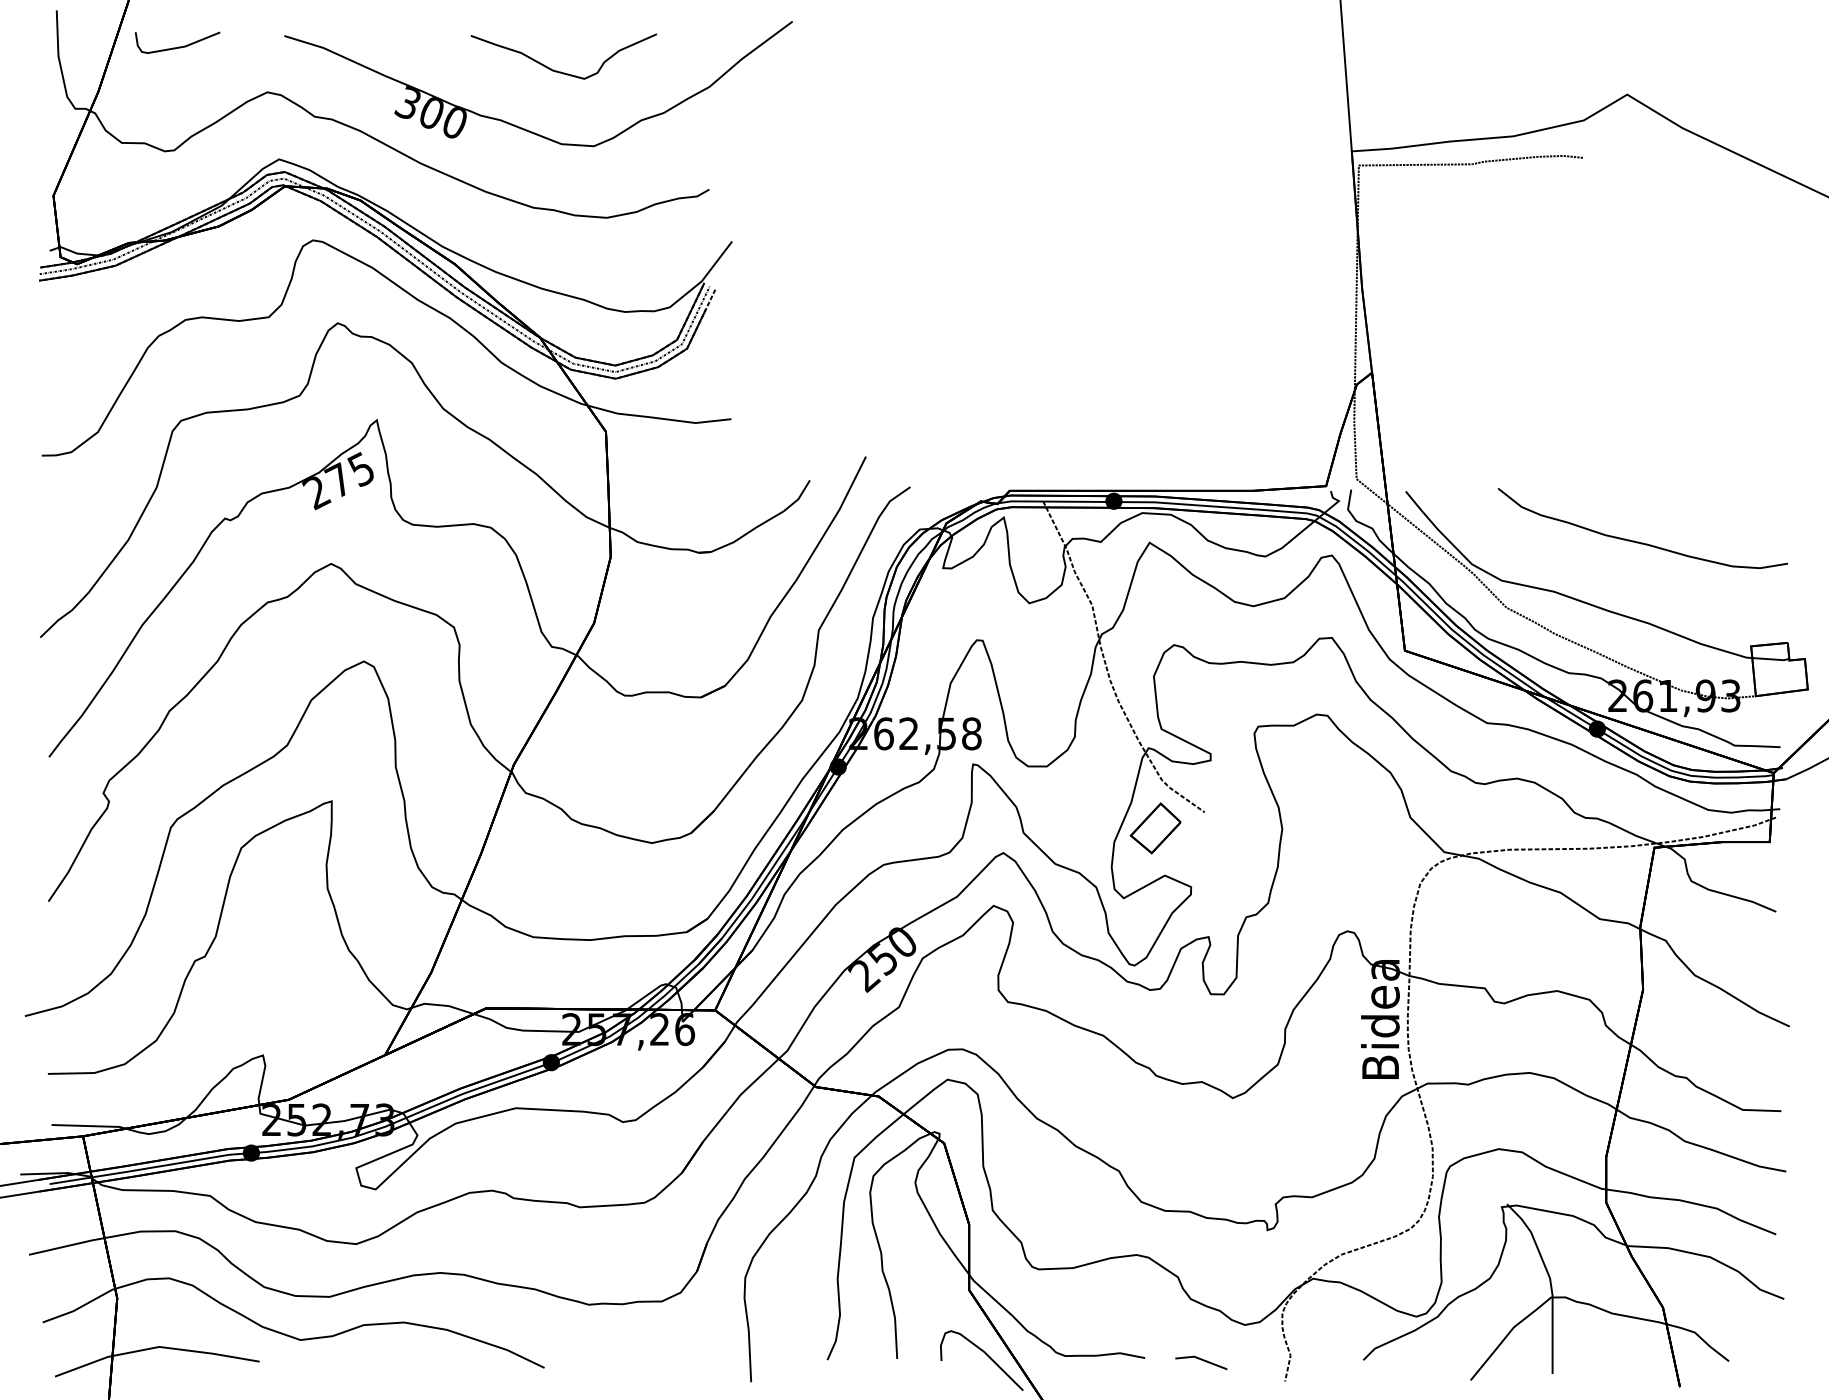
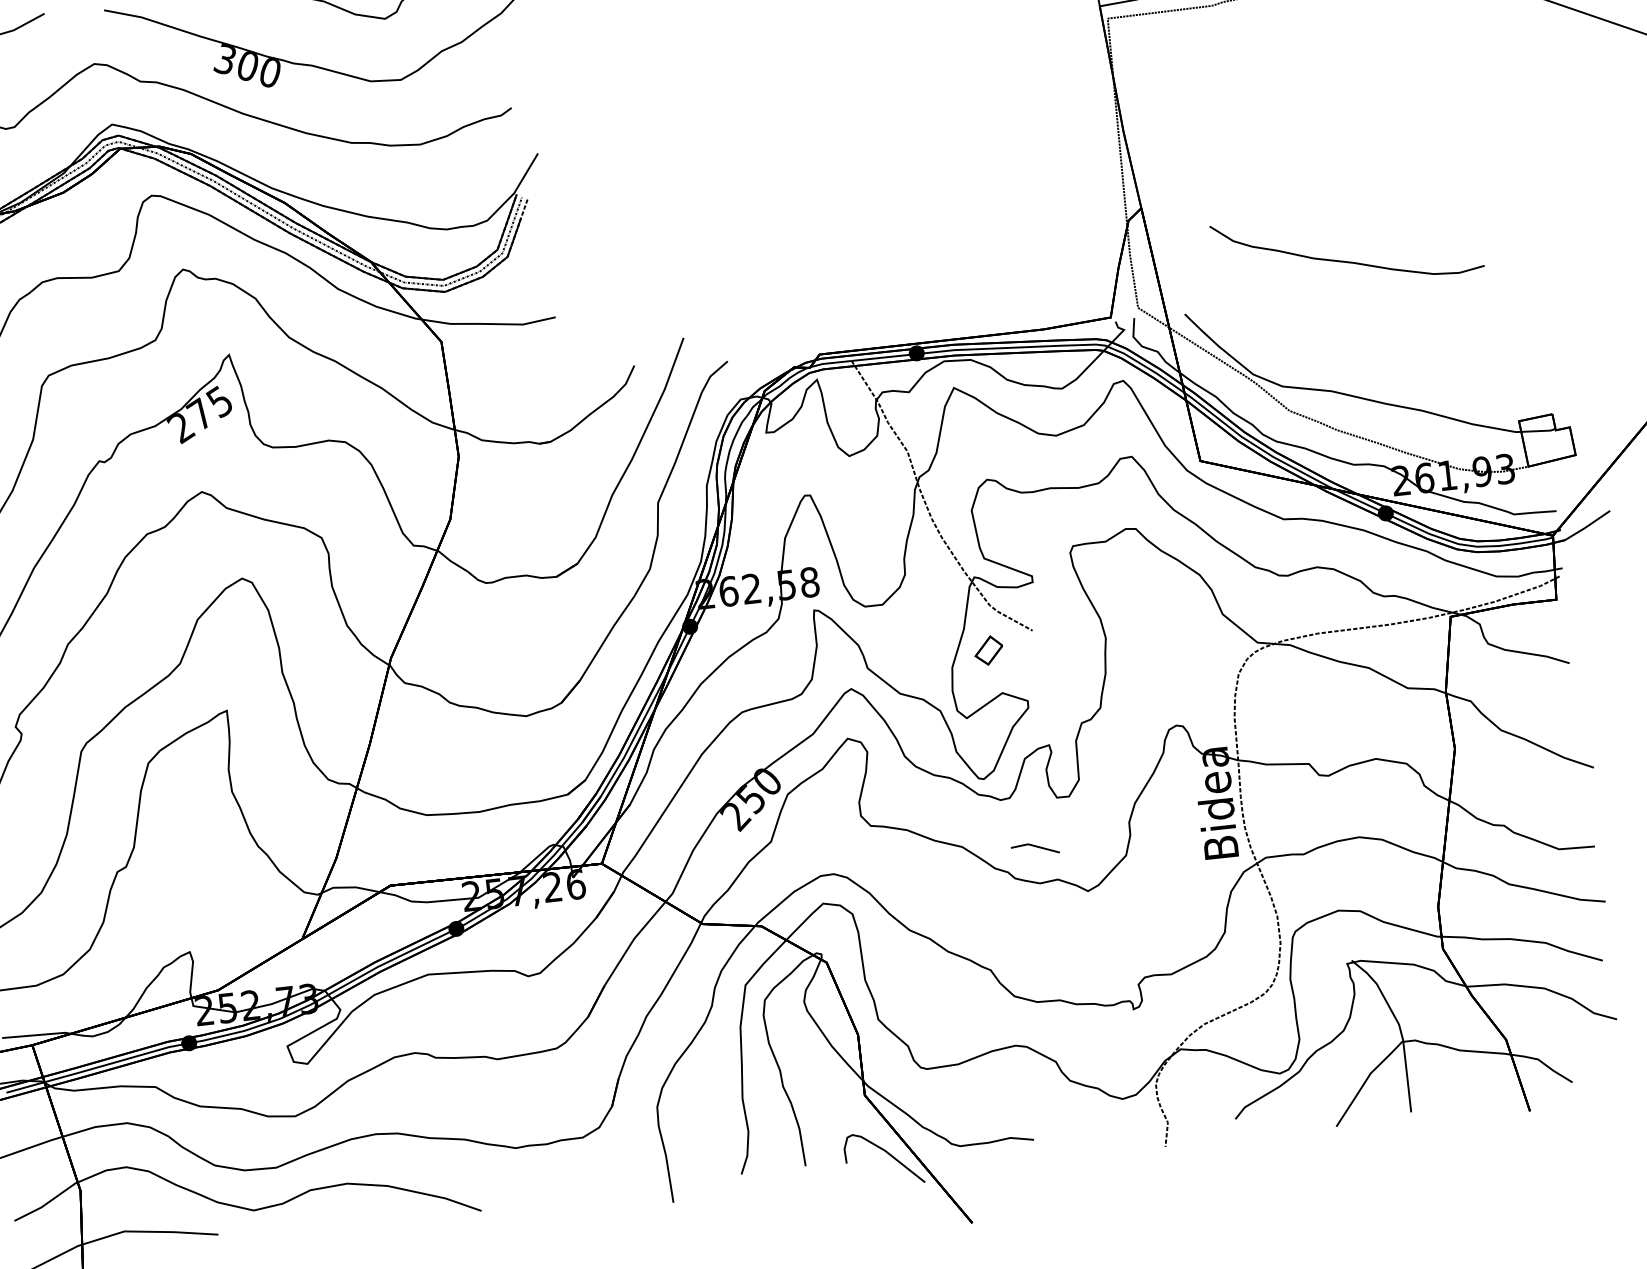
curve: (1638, 541) -> (1344, 260), moved
part: (1155, 828) -> (988, 650), size x0.6
line: (1201, 1360) -> (1035, 847), moved

